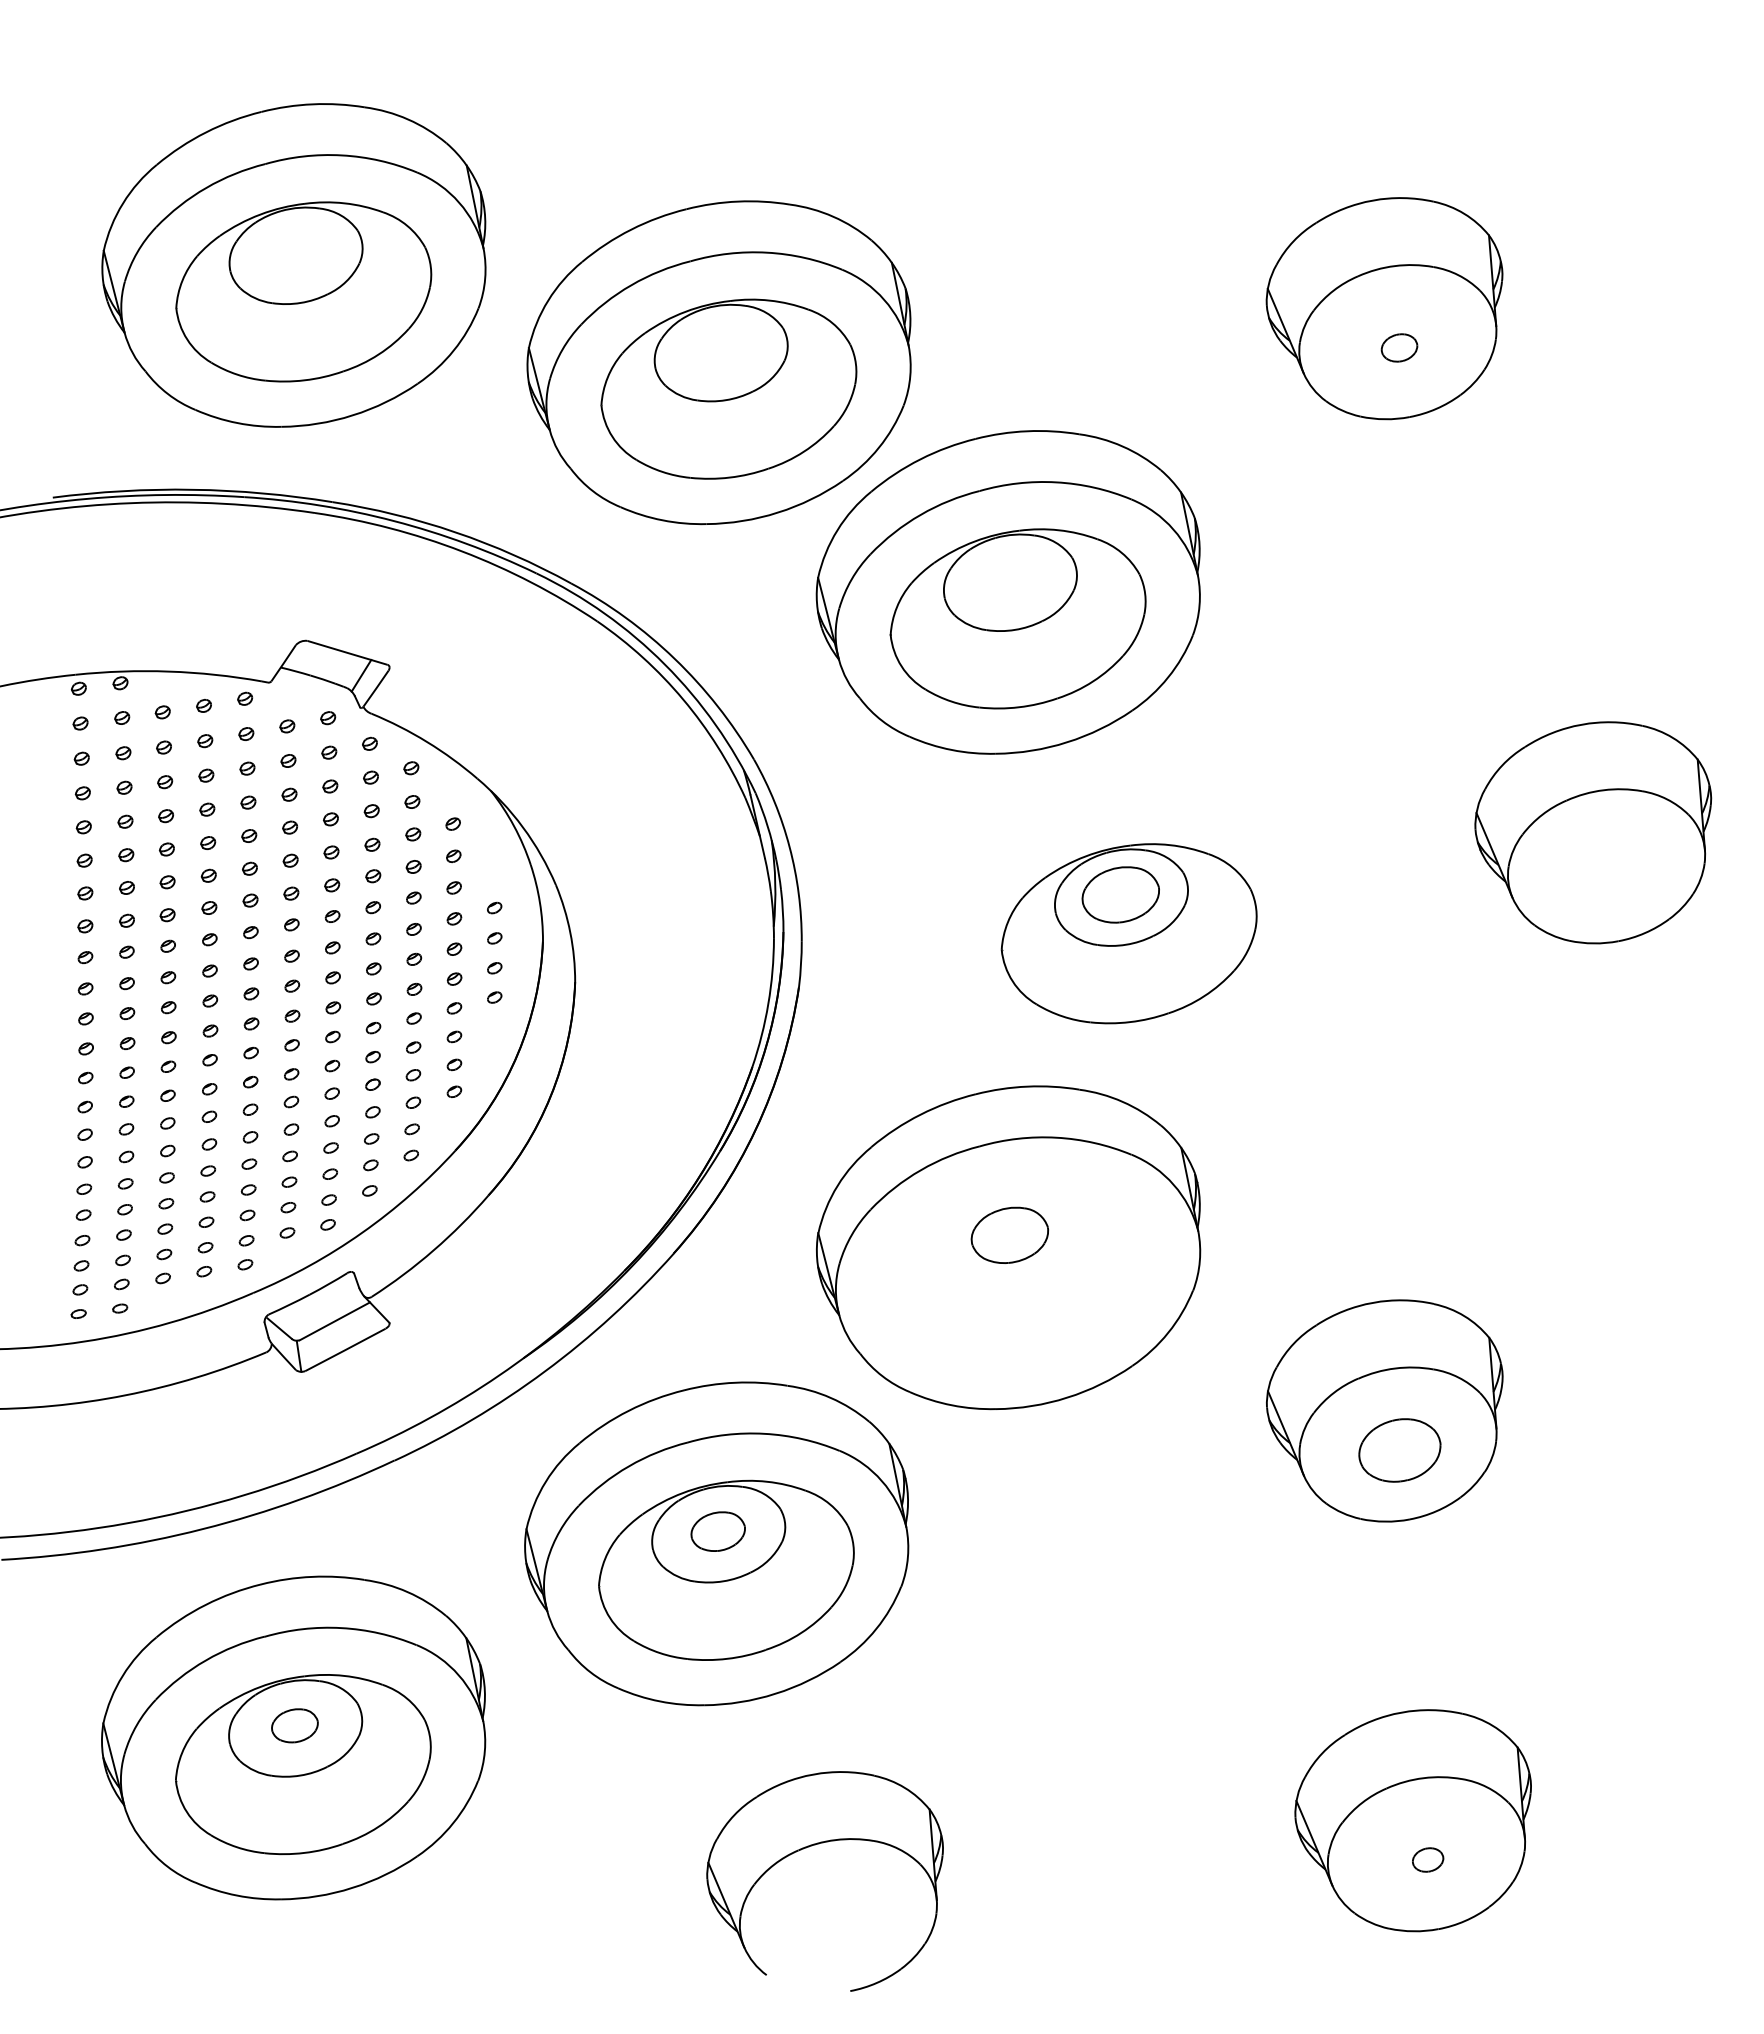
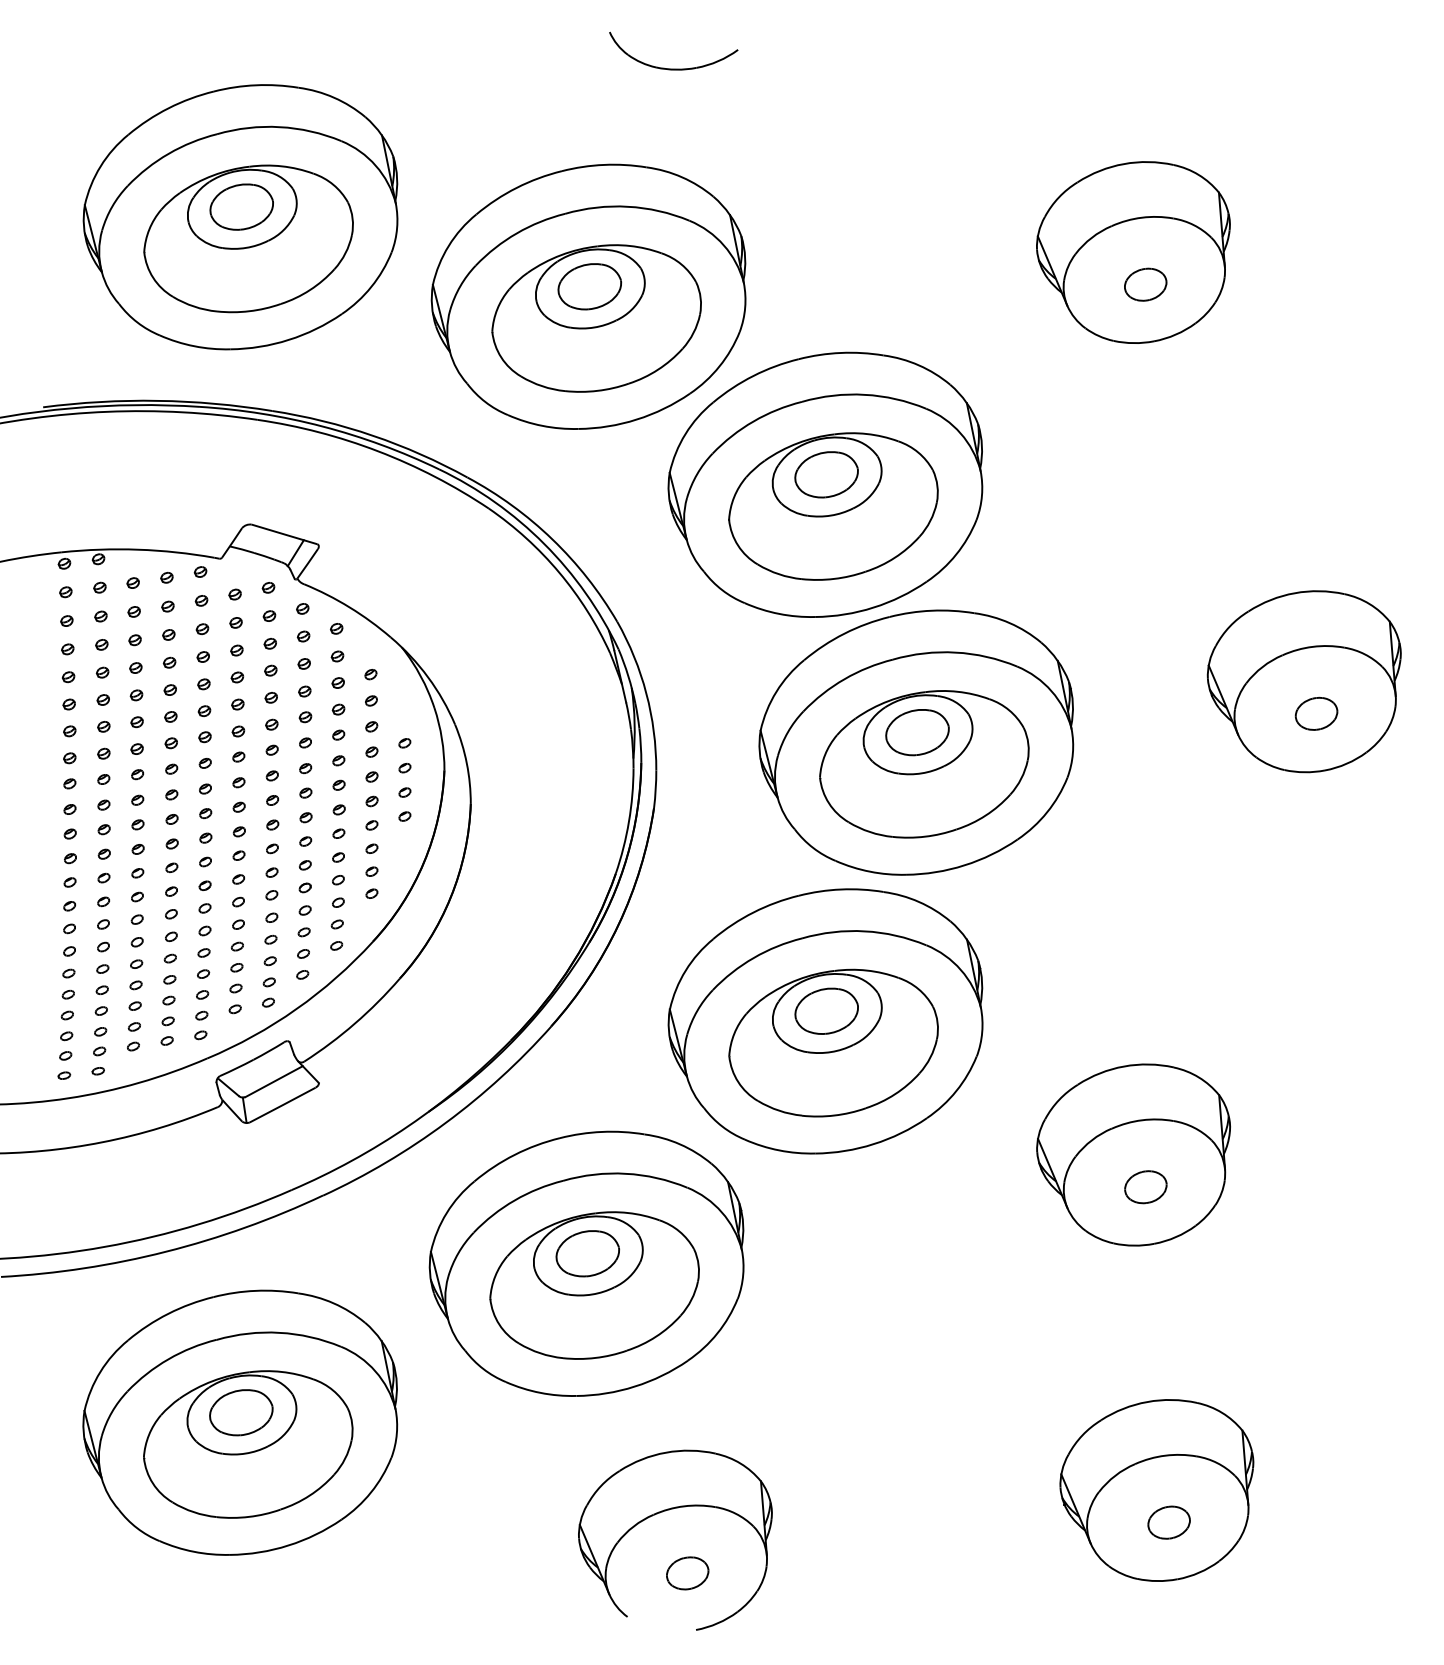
part: (817, 83) -> (669, 68), added
part: (295, 252) -> (241, 206), added
part: (1399, 347) -> (1145, 284), size x1.43
part: (720, 350) -> (589, 286), added
part: (1009, 579) -> (826, 474), added
part: (1608, 871) -> (1316, 713), added
part: (1118, 907) -> (915, 742), added
part: (1018, 1273) -> (833, 1042), added
part: (1399, 1449) -> (1145, 1186), size x0.62
part: (718, 1531) -> (588, 1253), size x1.43
part: (294, 1725) -> (241, 1412), size x1.67
part: (1427, 1859) -> (1168, 1522), size x1.67
part: (839, 1921) -> (687, 1573), added

